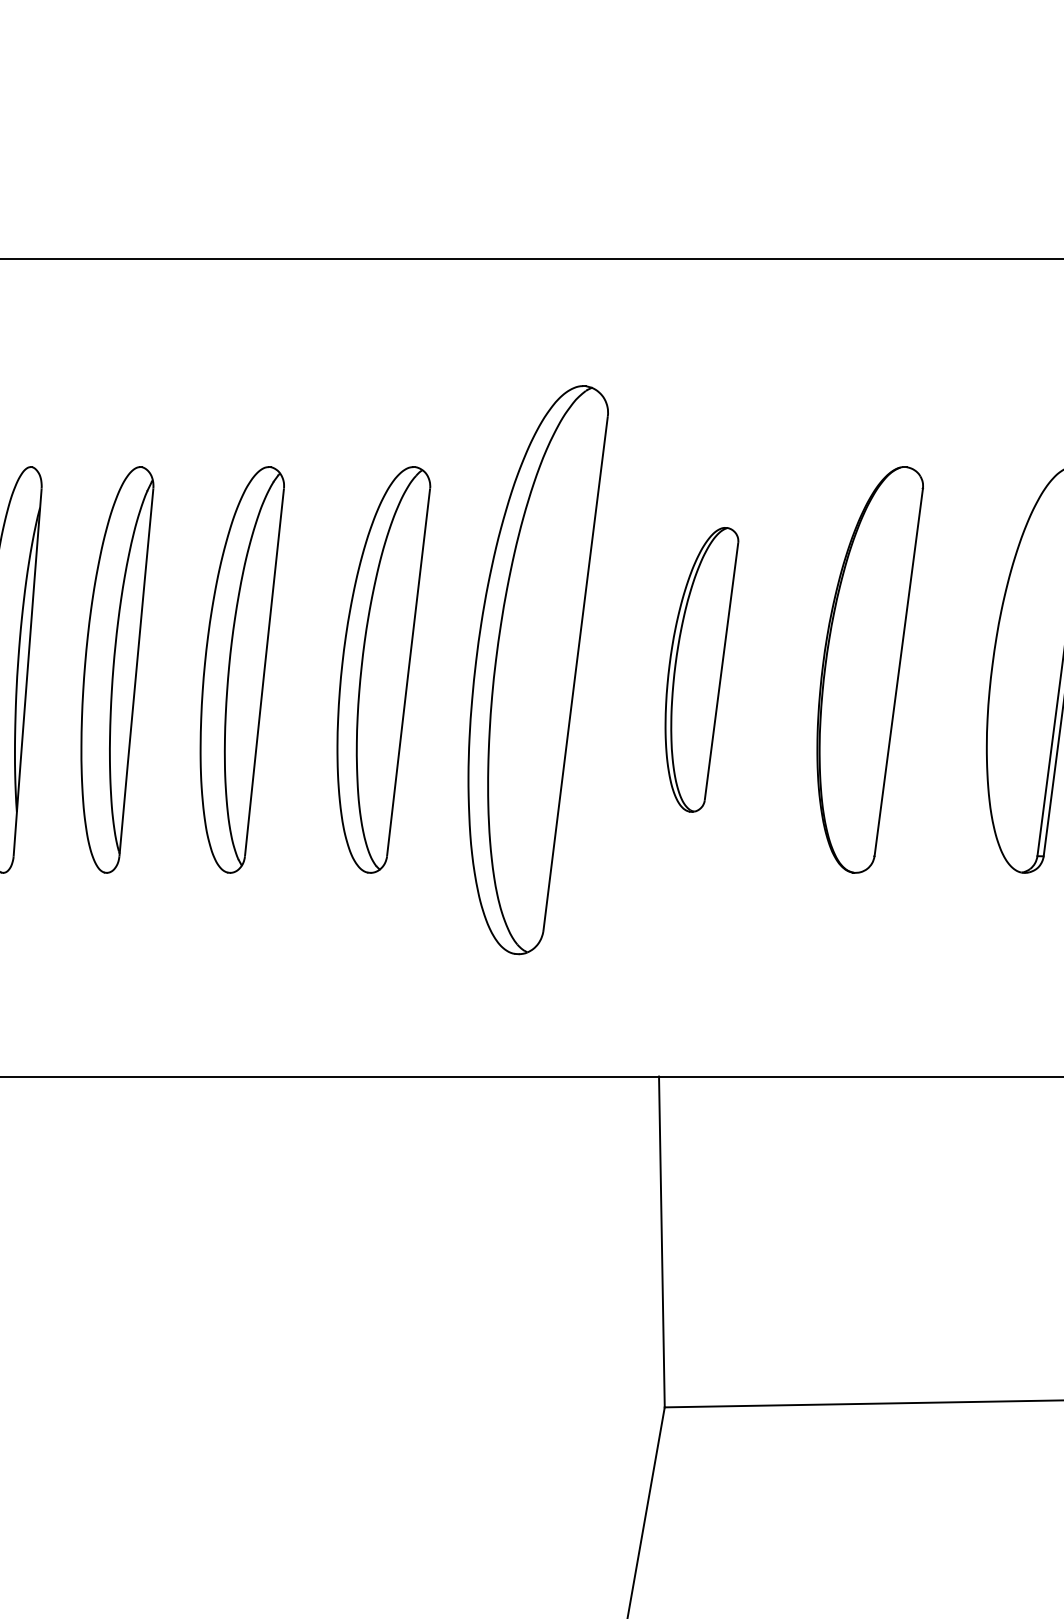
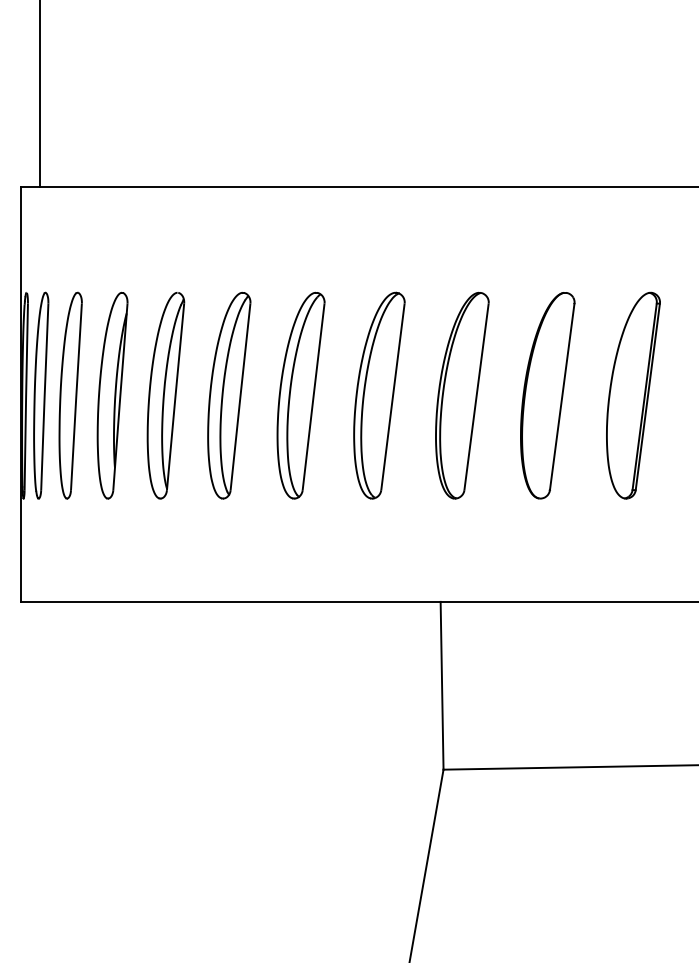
part: (538, 669) -> (379, 395), size x0.71
part: (702, 669) -> (462, 395), size x1.43

